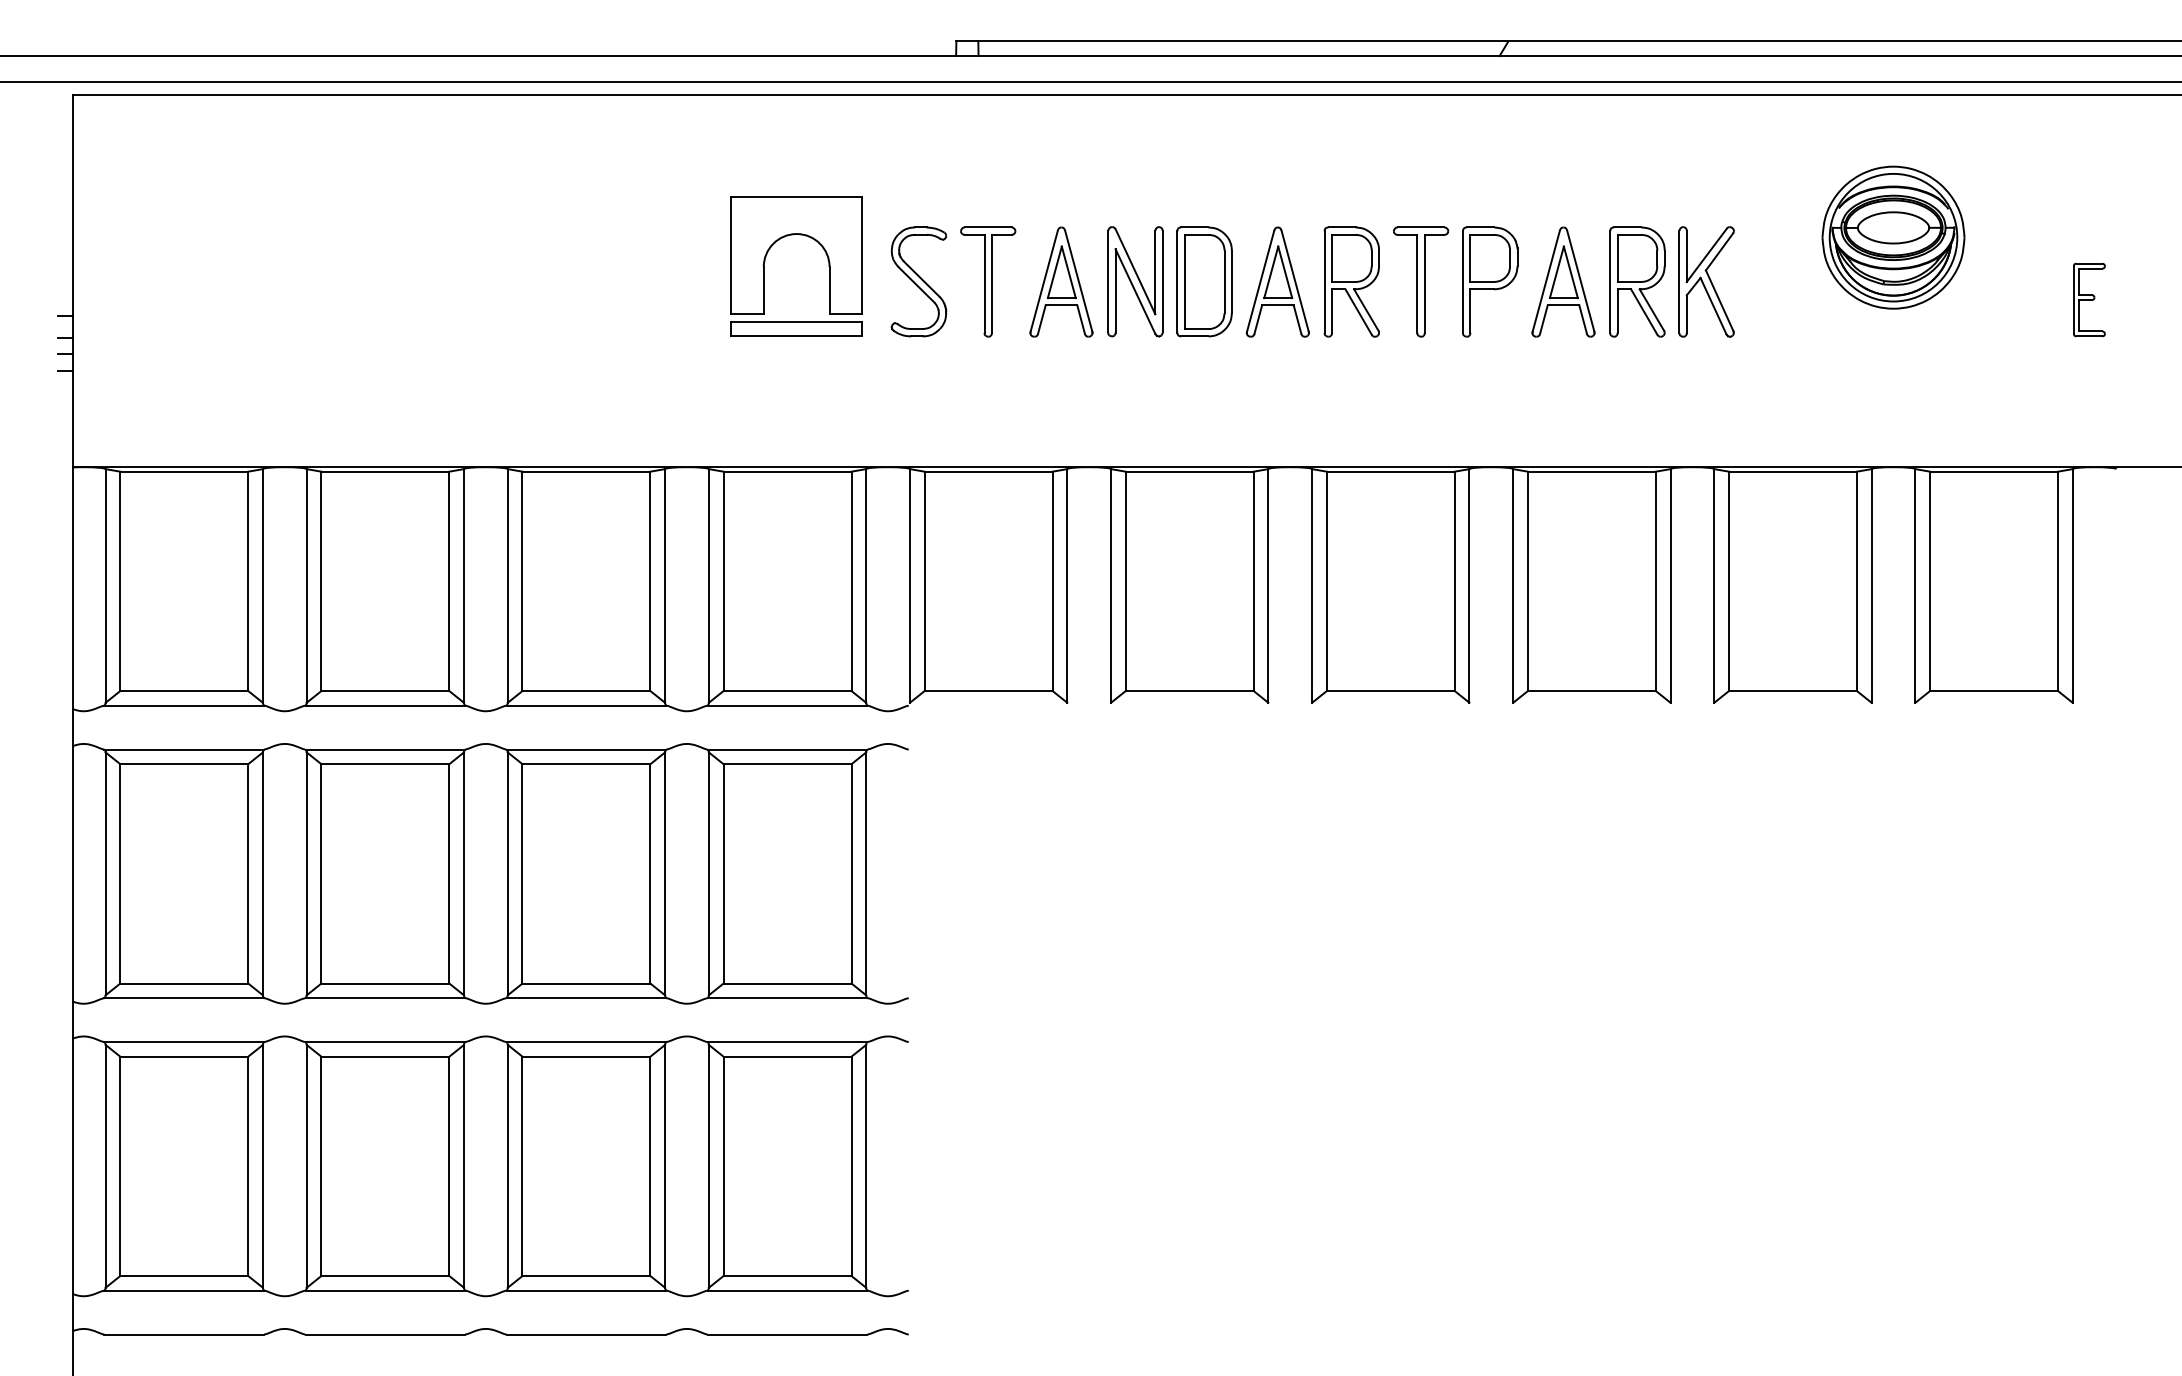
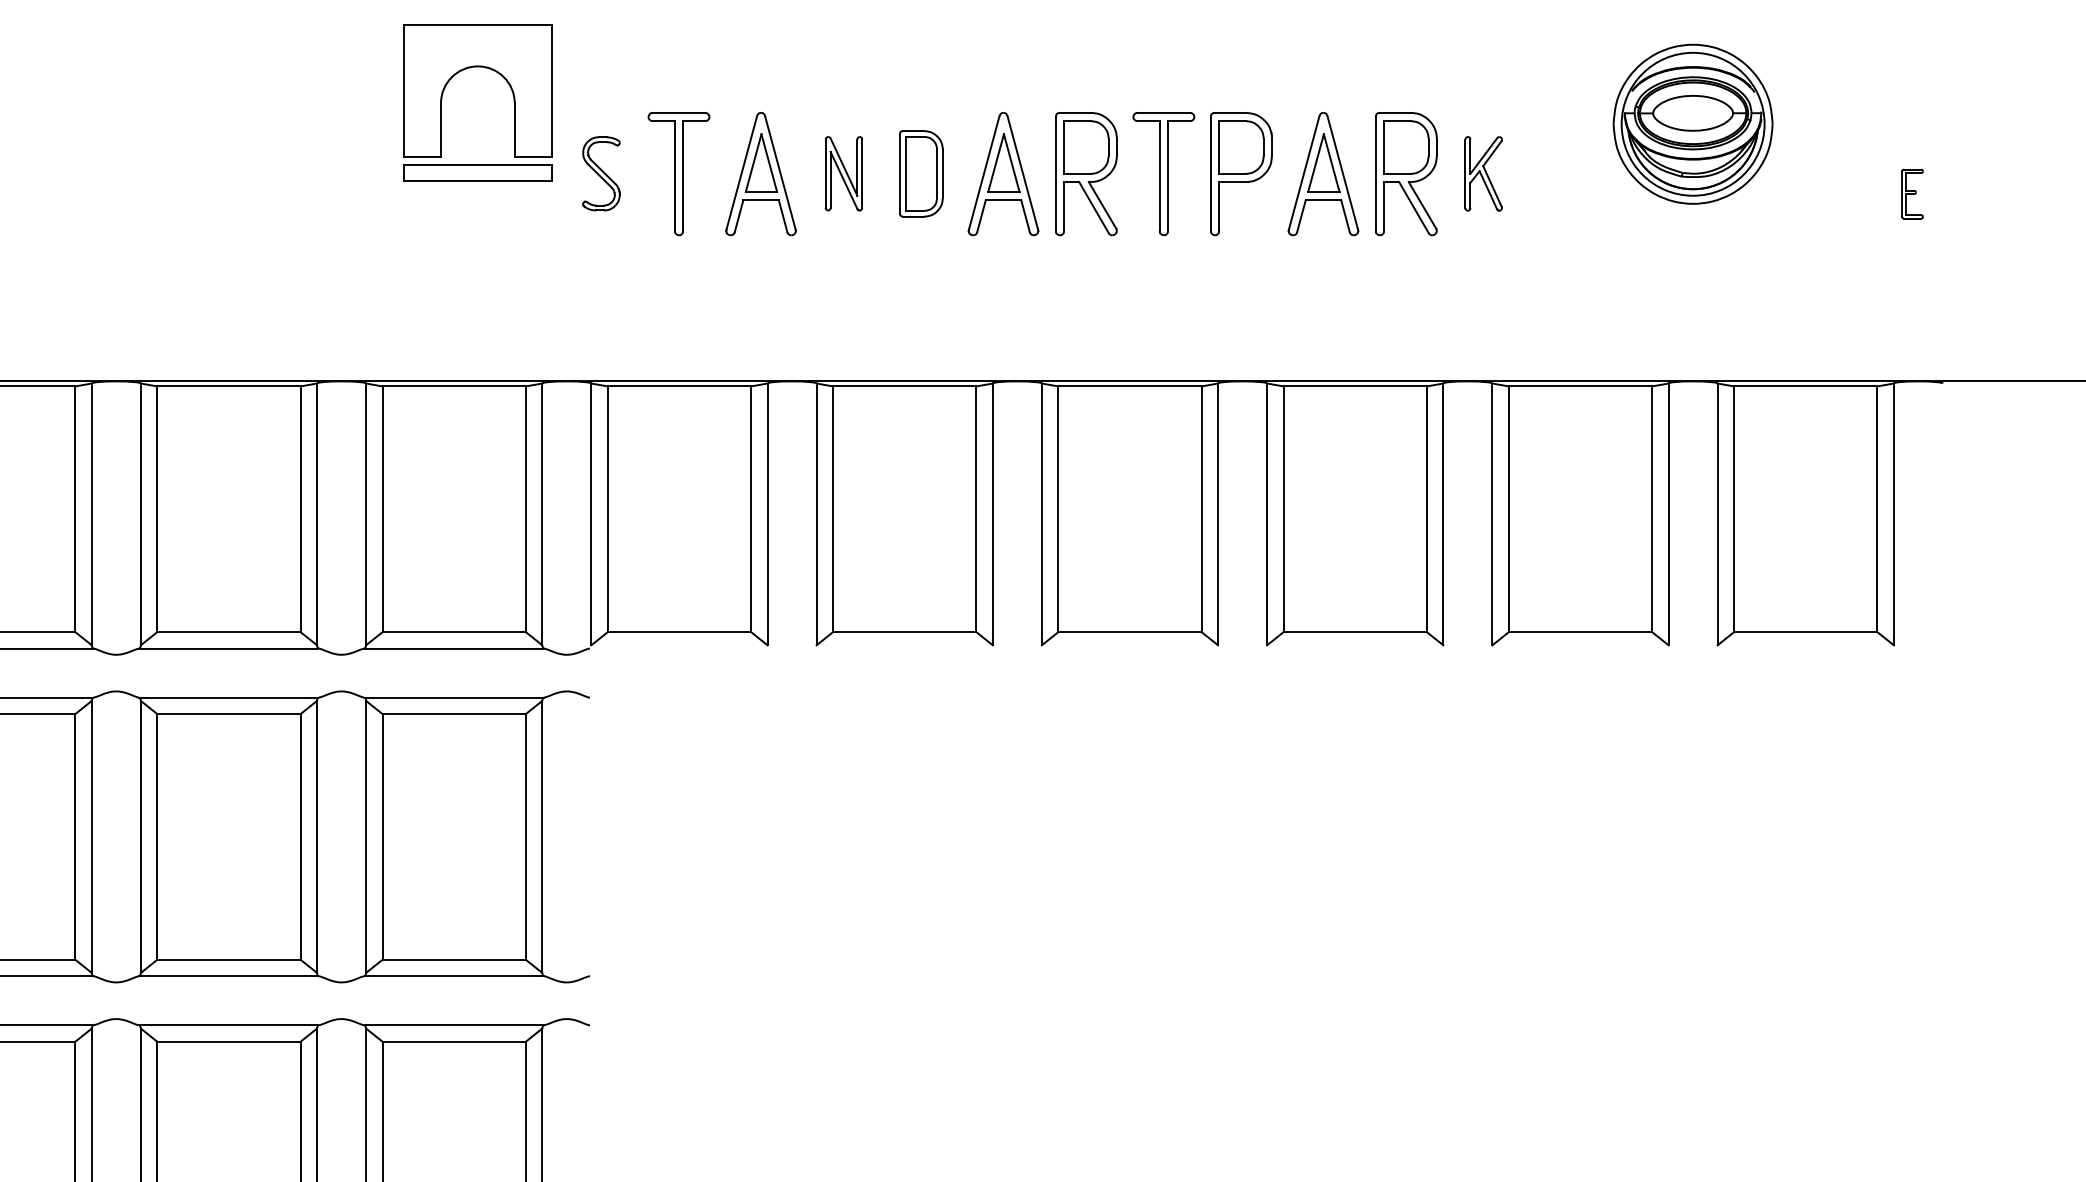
part: (779, 240) -> (458, 73), moved
part: (918, 281) -> (600, 173), size x0.6
part: (1135, 281) -> (843, 173), size x0.6
part: (1204, 281) -> (921, 173), size x0.7
part: (1706, 281) -> (1483, 173), size x0.6
part: (2089, 299) -> (1912, 193), size x0.6

